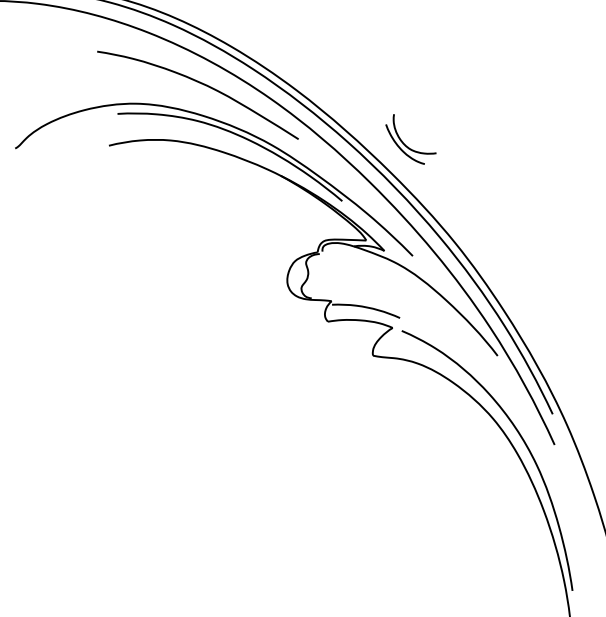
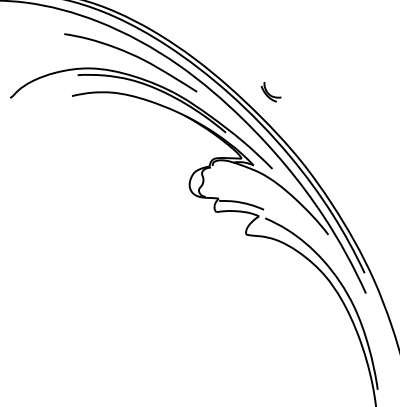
part: (411, 138) -> (271, 91), size x0.6

